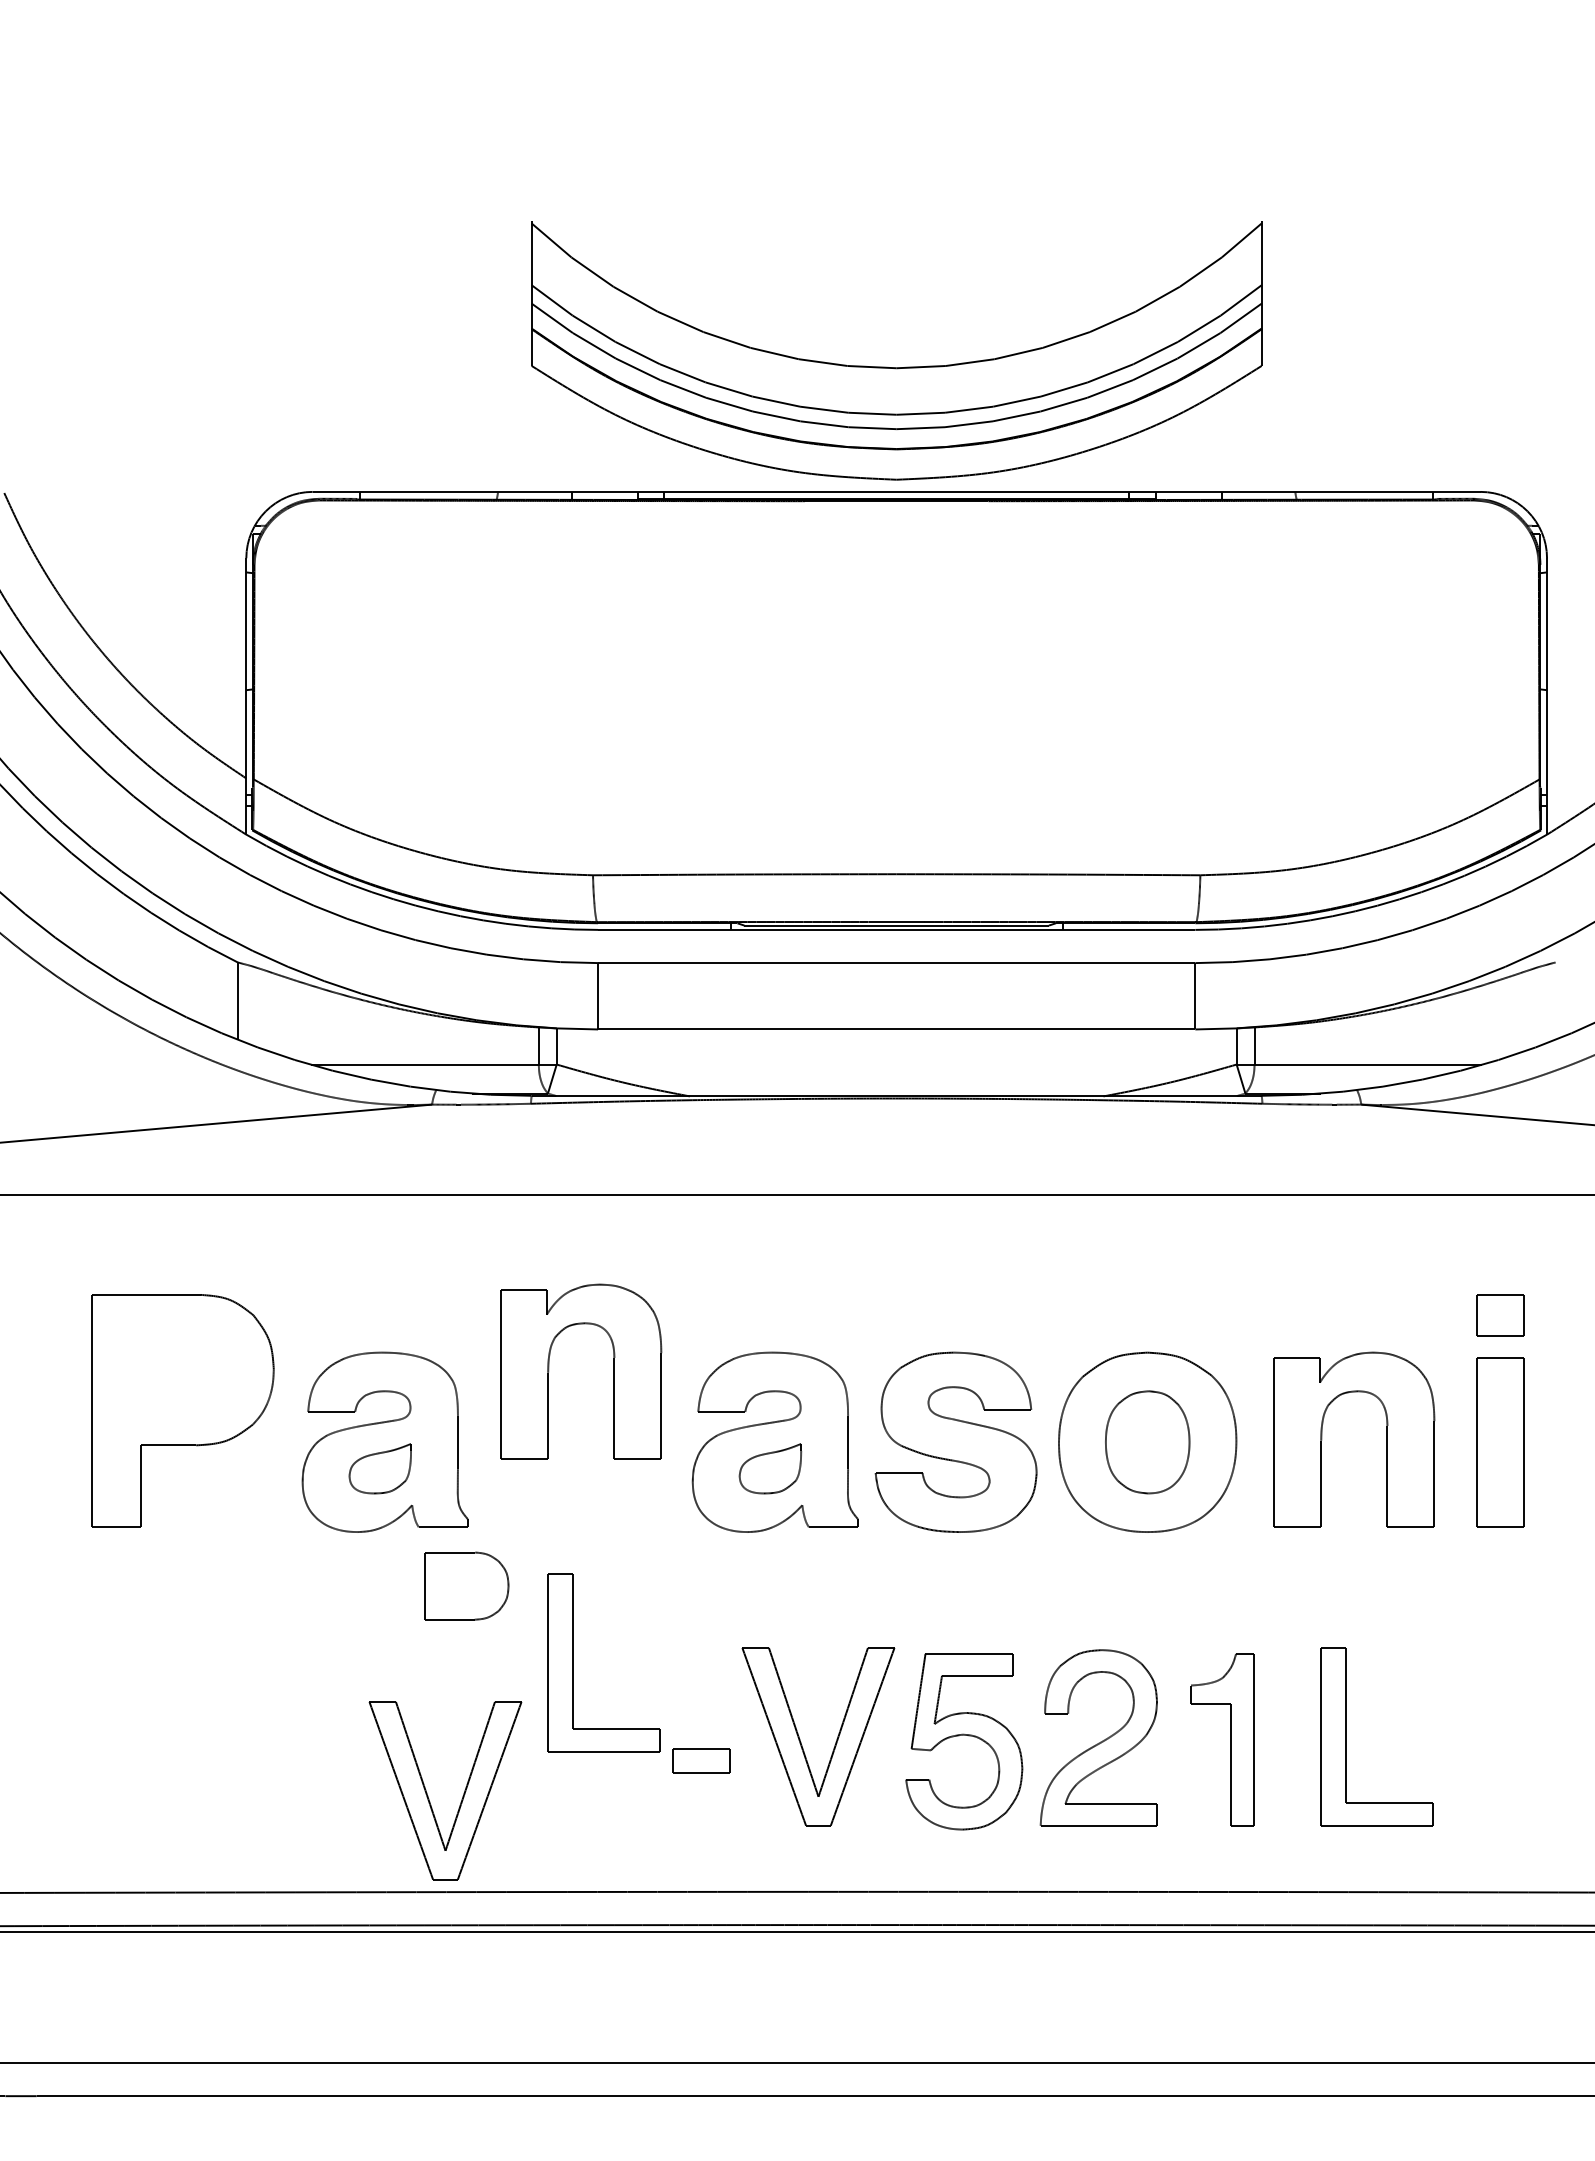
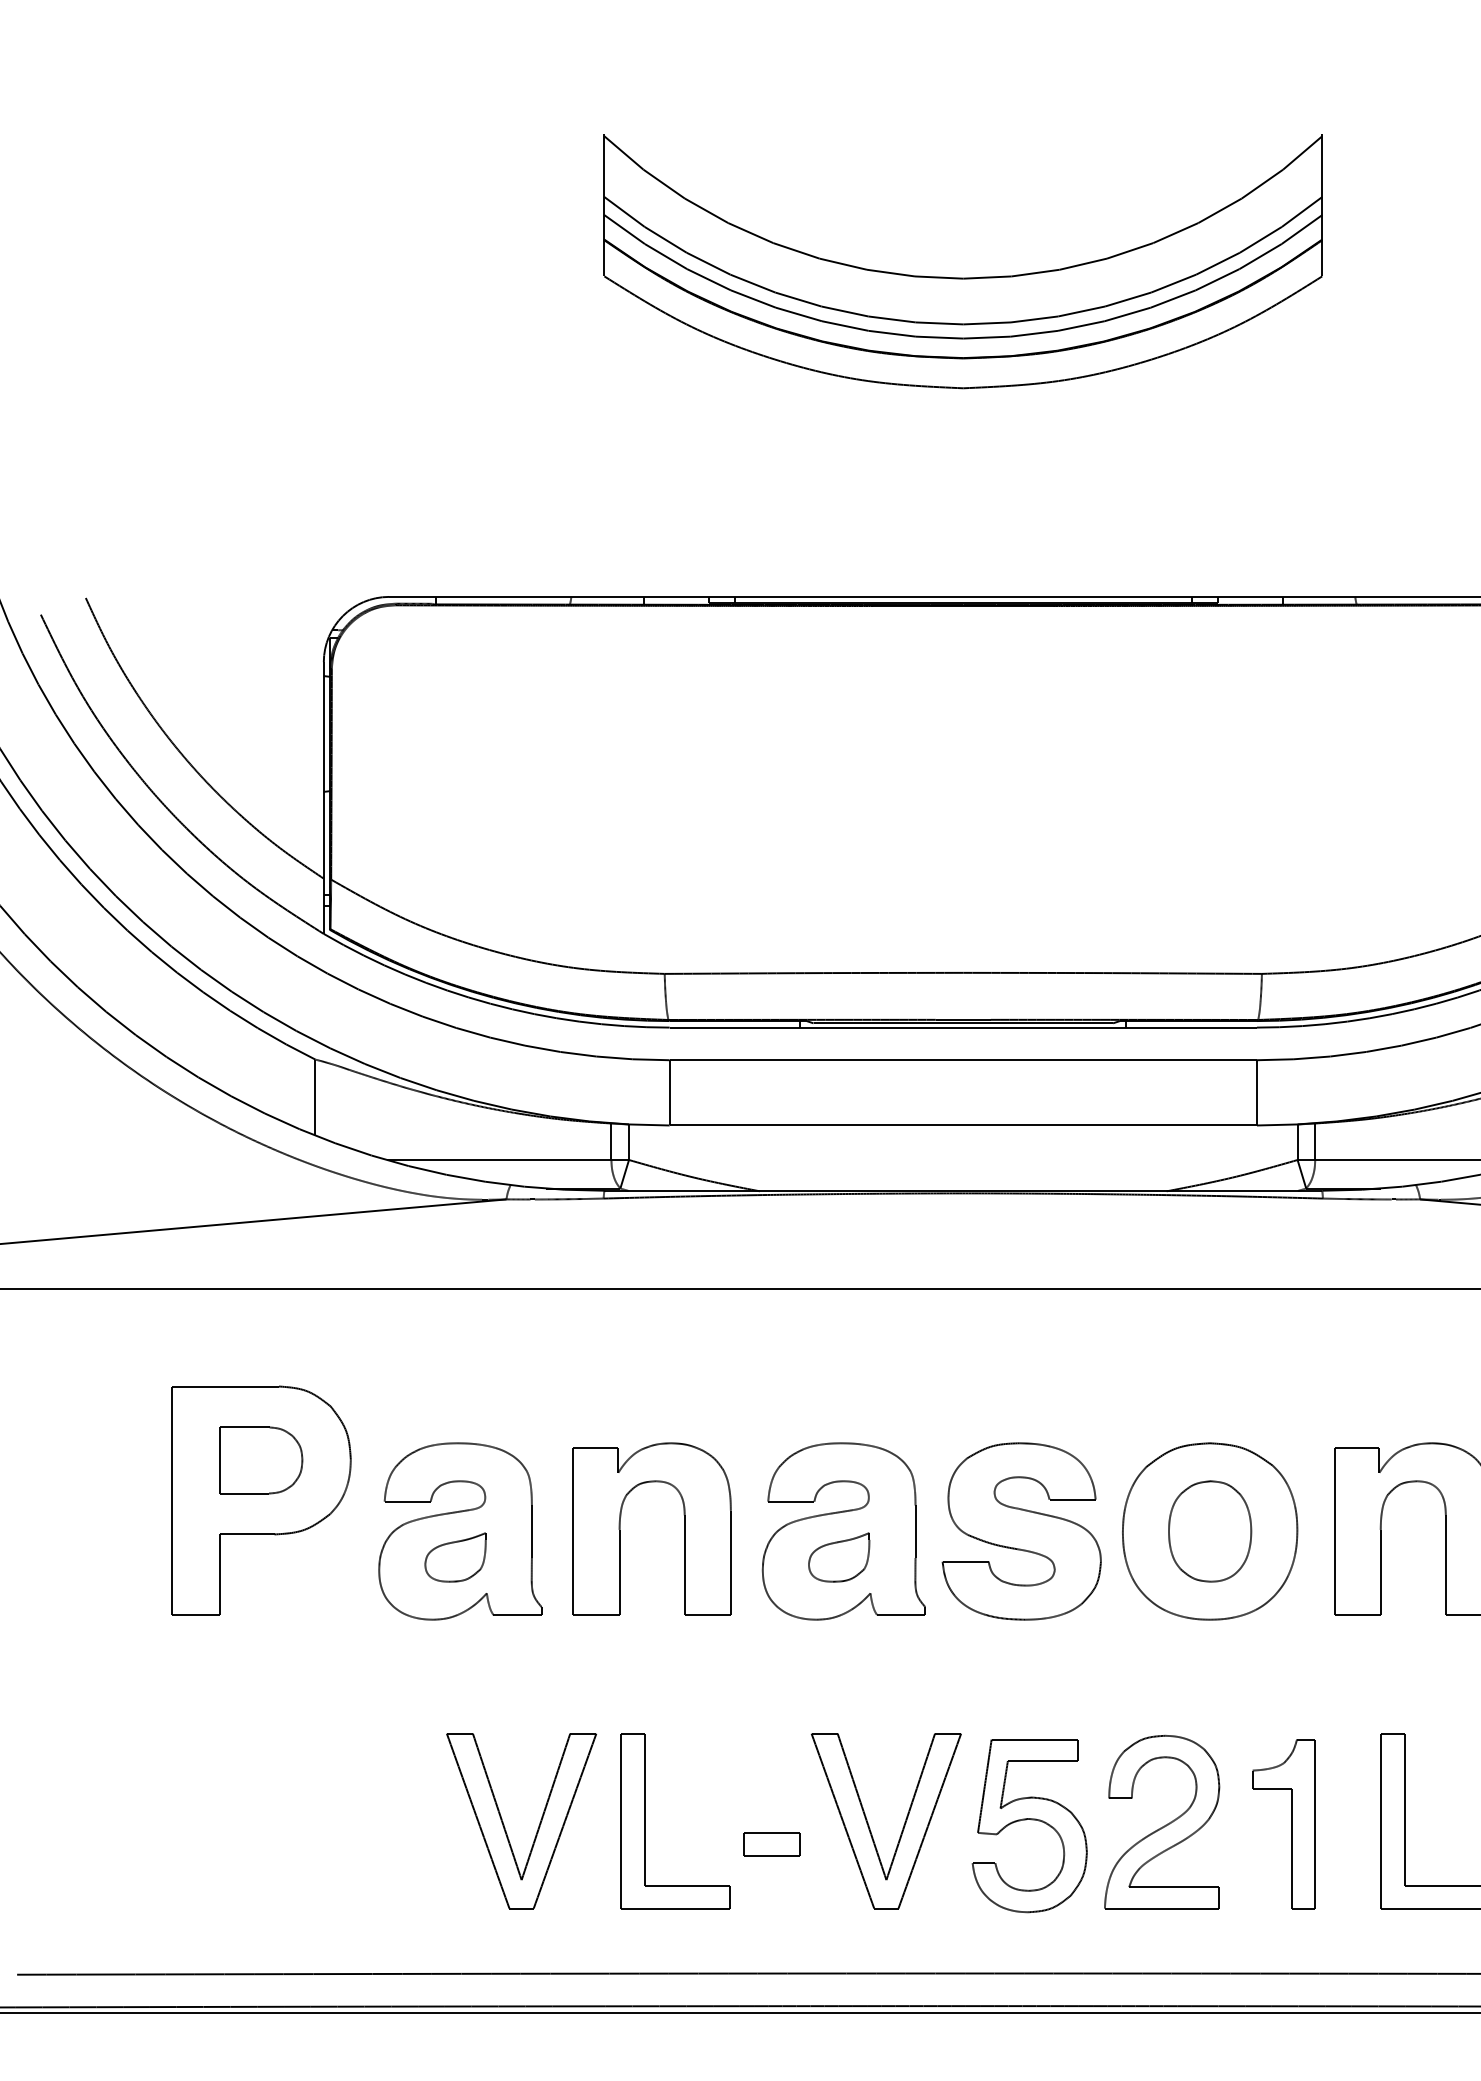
part: (896, 367) -> (963, 277), moved
part: (549, 1371) -> (620, 1528), moved
part: (466, 1585) -> (261, 1459), moved
part: (573, 1662) -> (645, 1820), moved
part: (428, 1795) -> (504, 1825), moved

